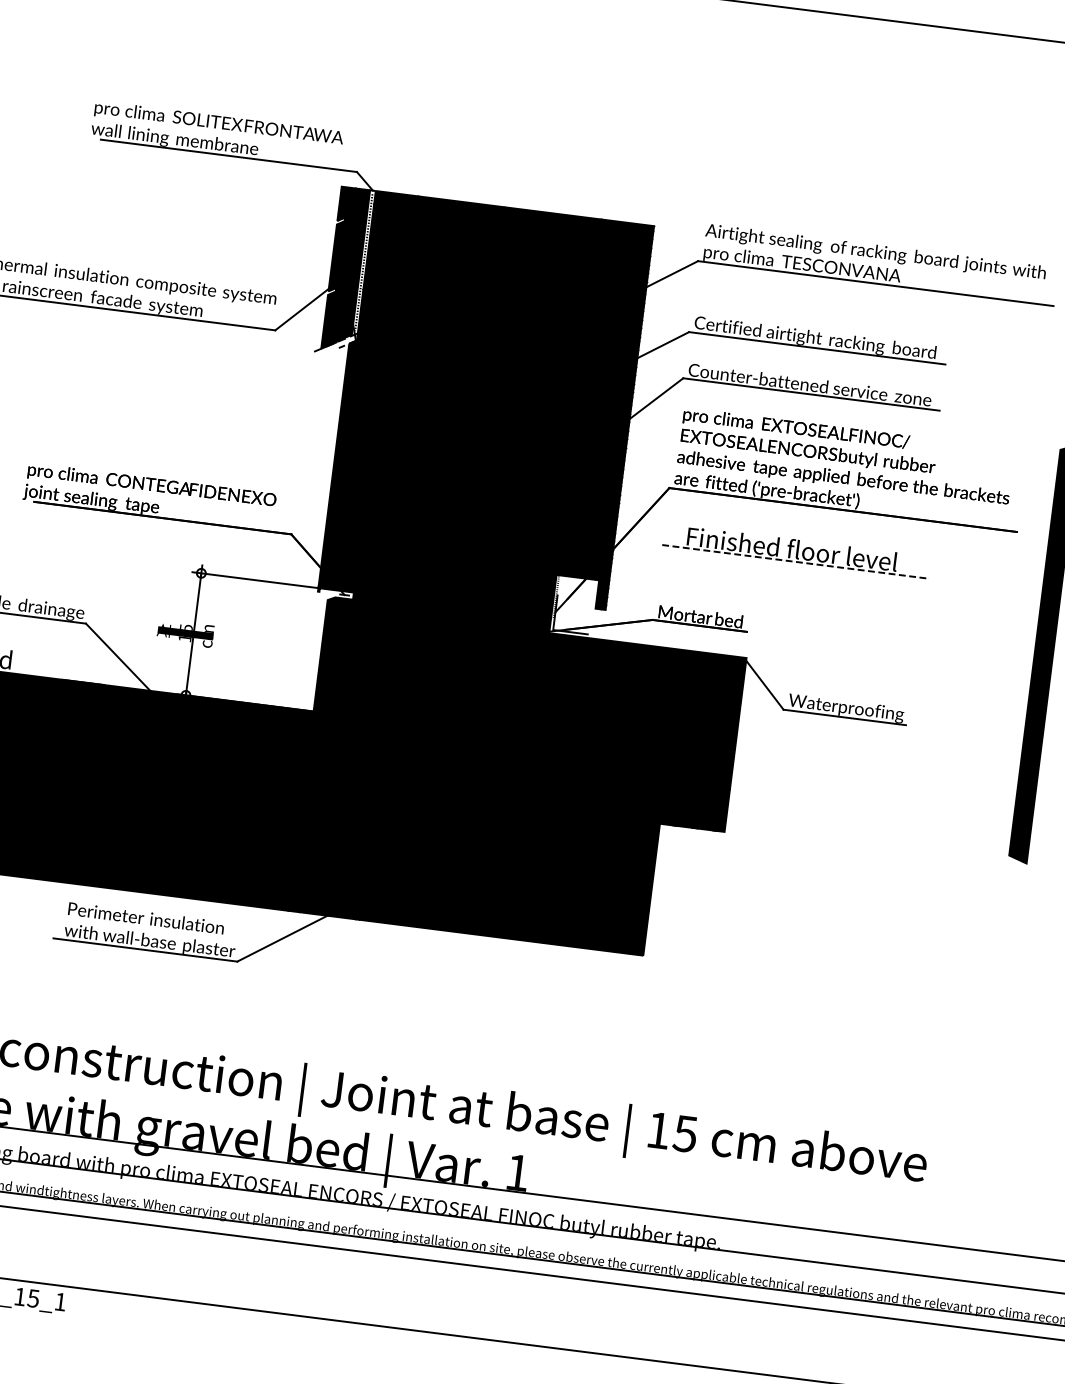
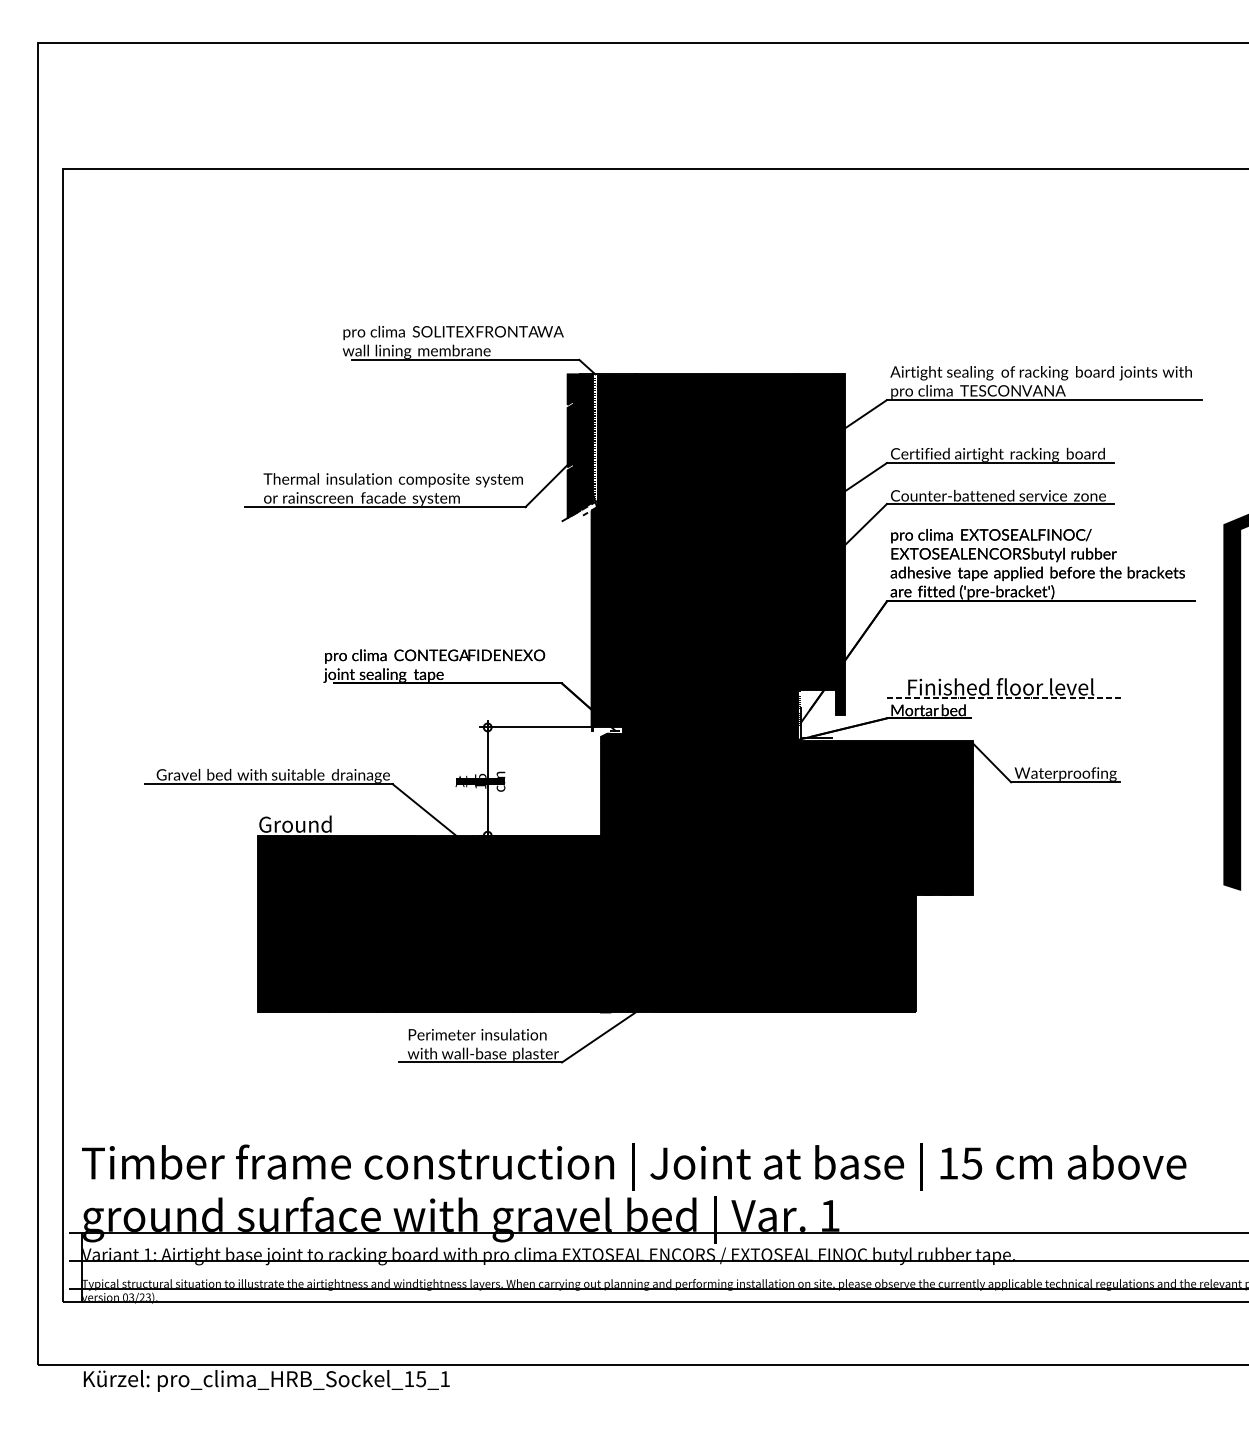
part: (794, 551) -> (1003, 688), moved

